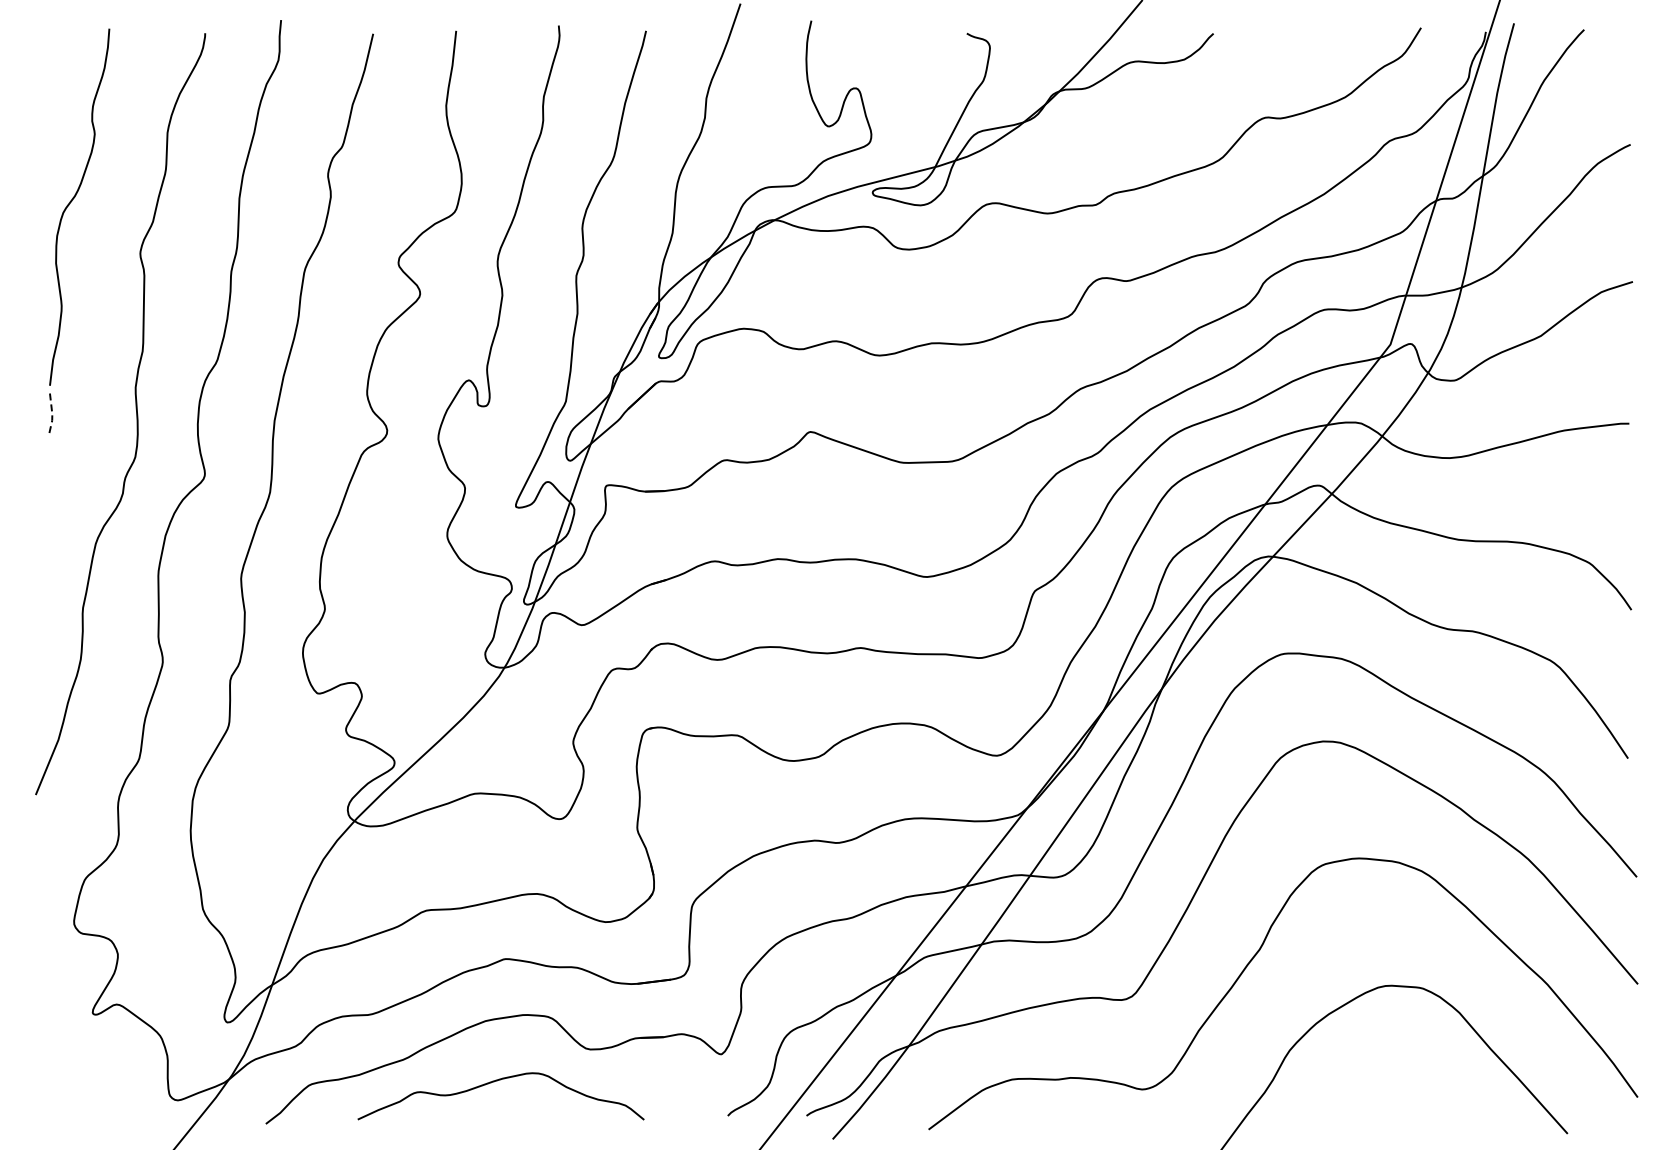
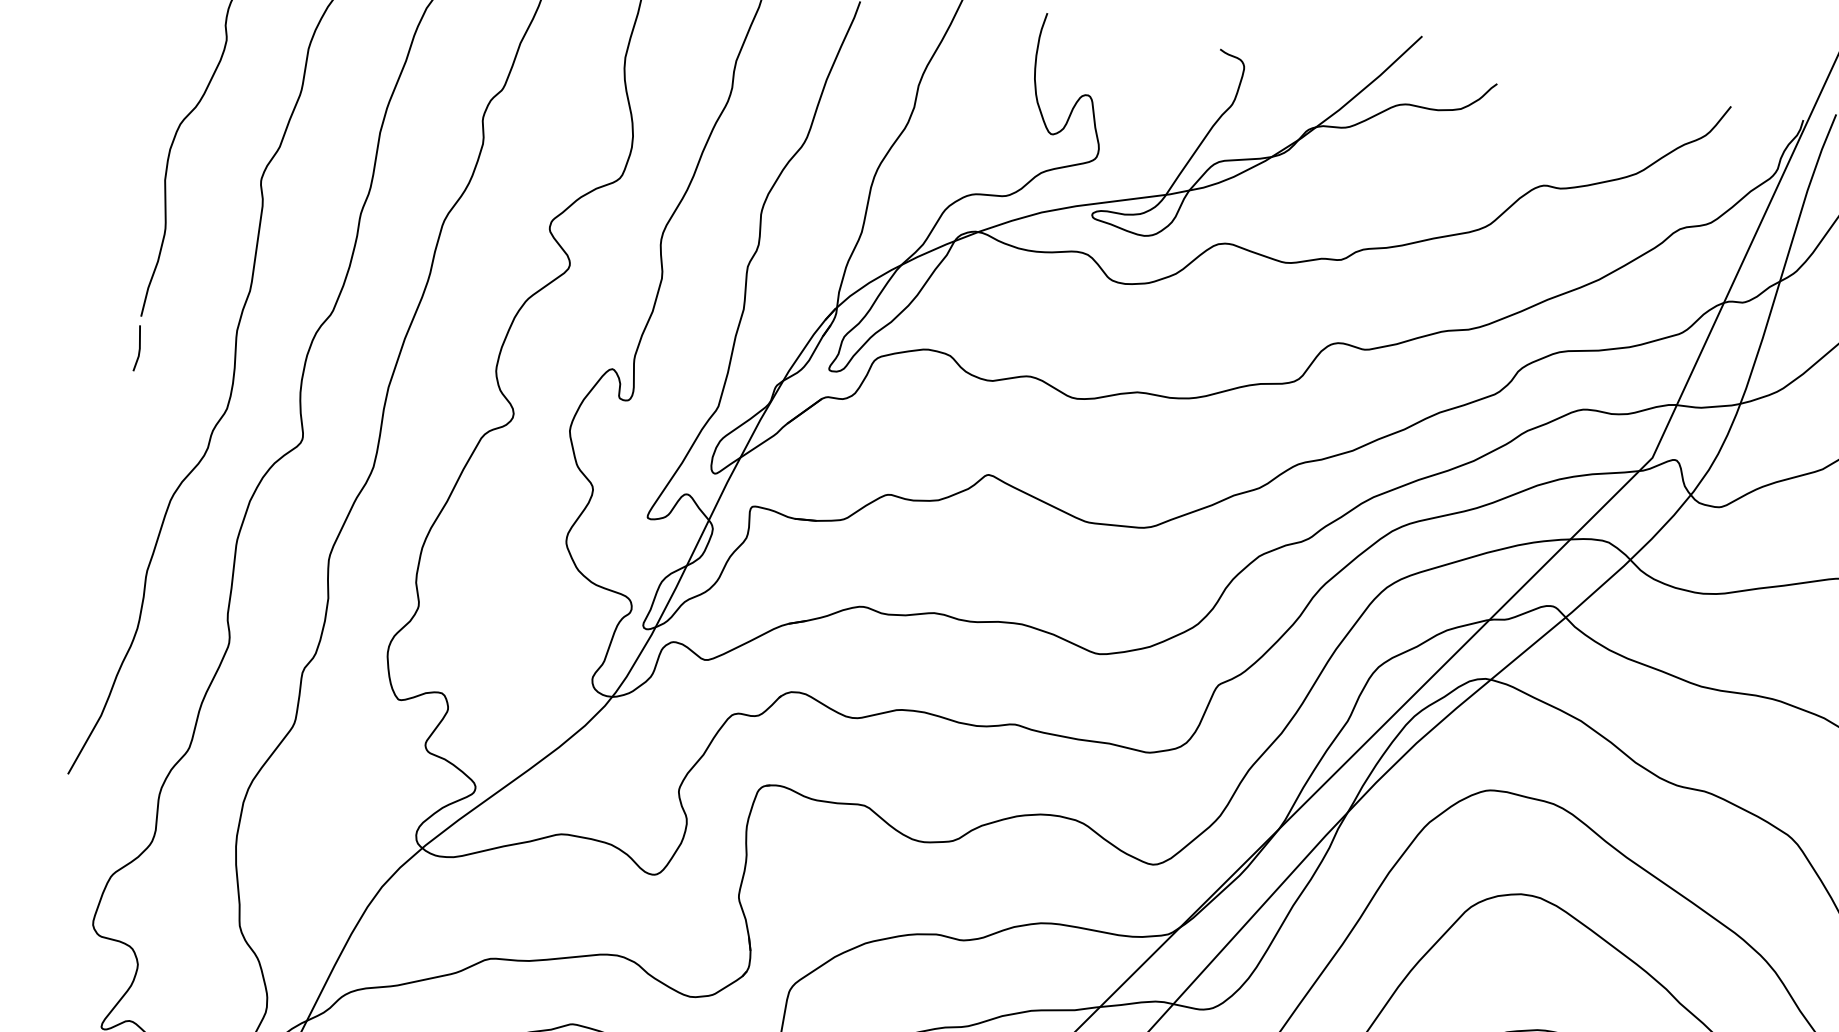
line: (52, 415) -> (139, 350), dashed -> solid

